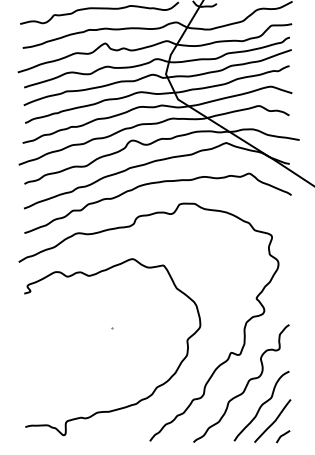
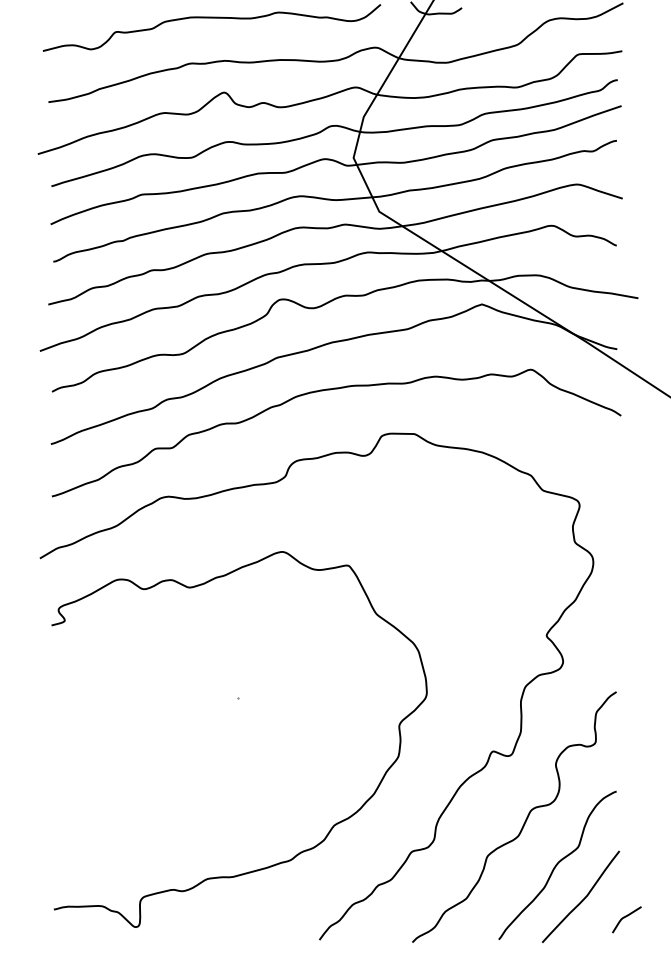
curve: (283, 435) -> (627, 917), moved

